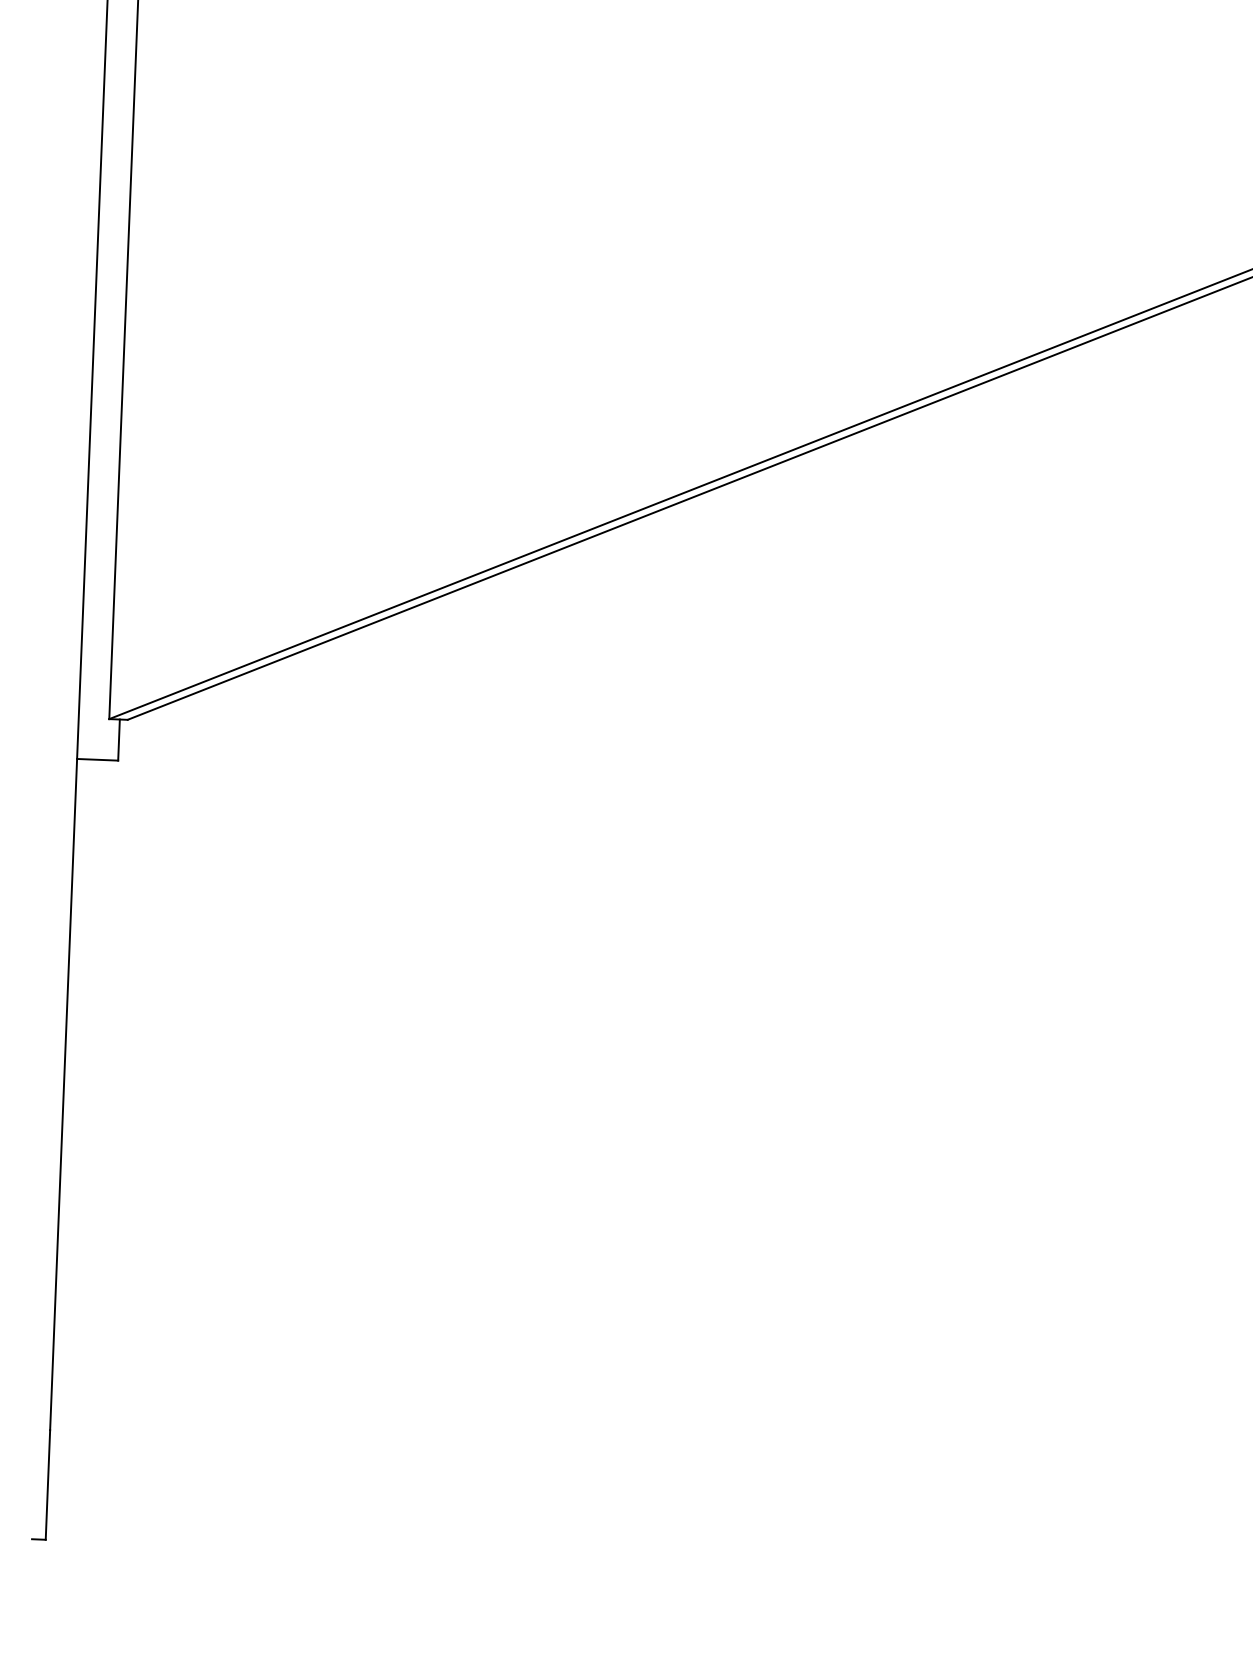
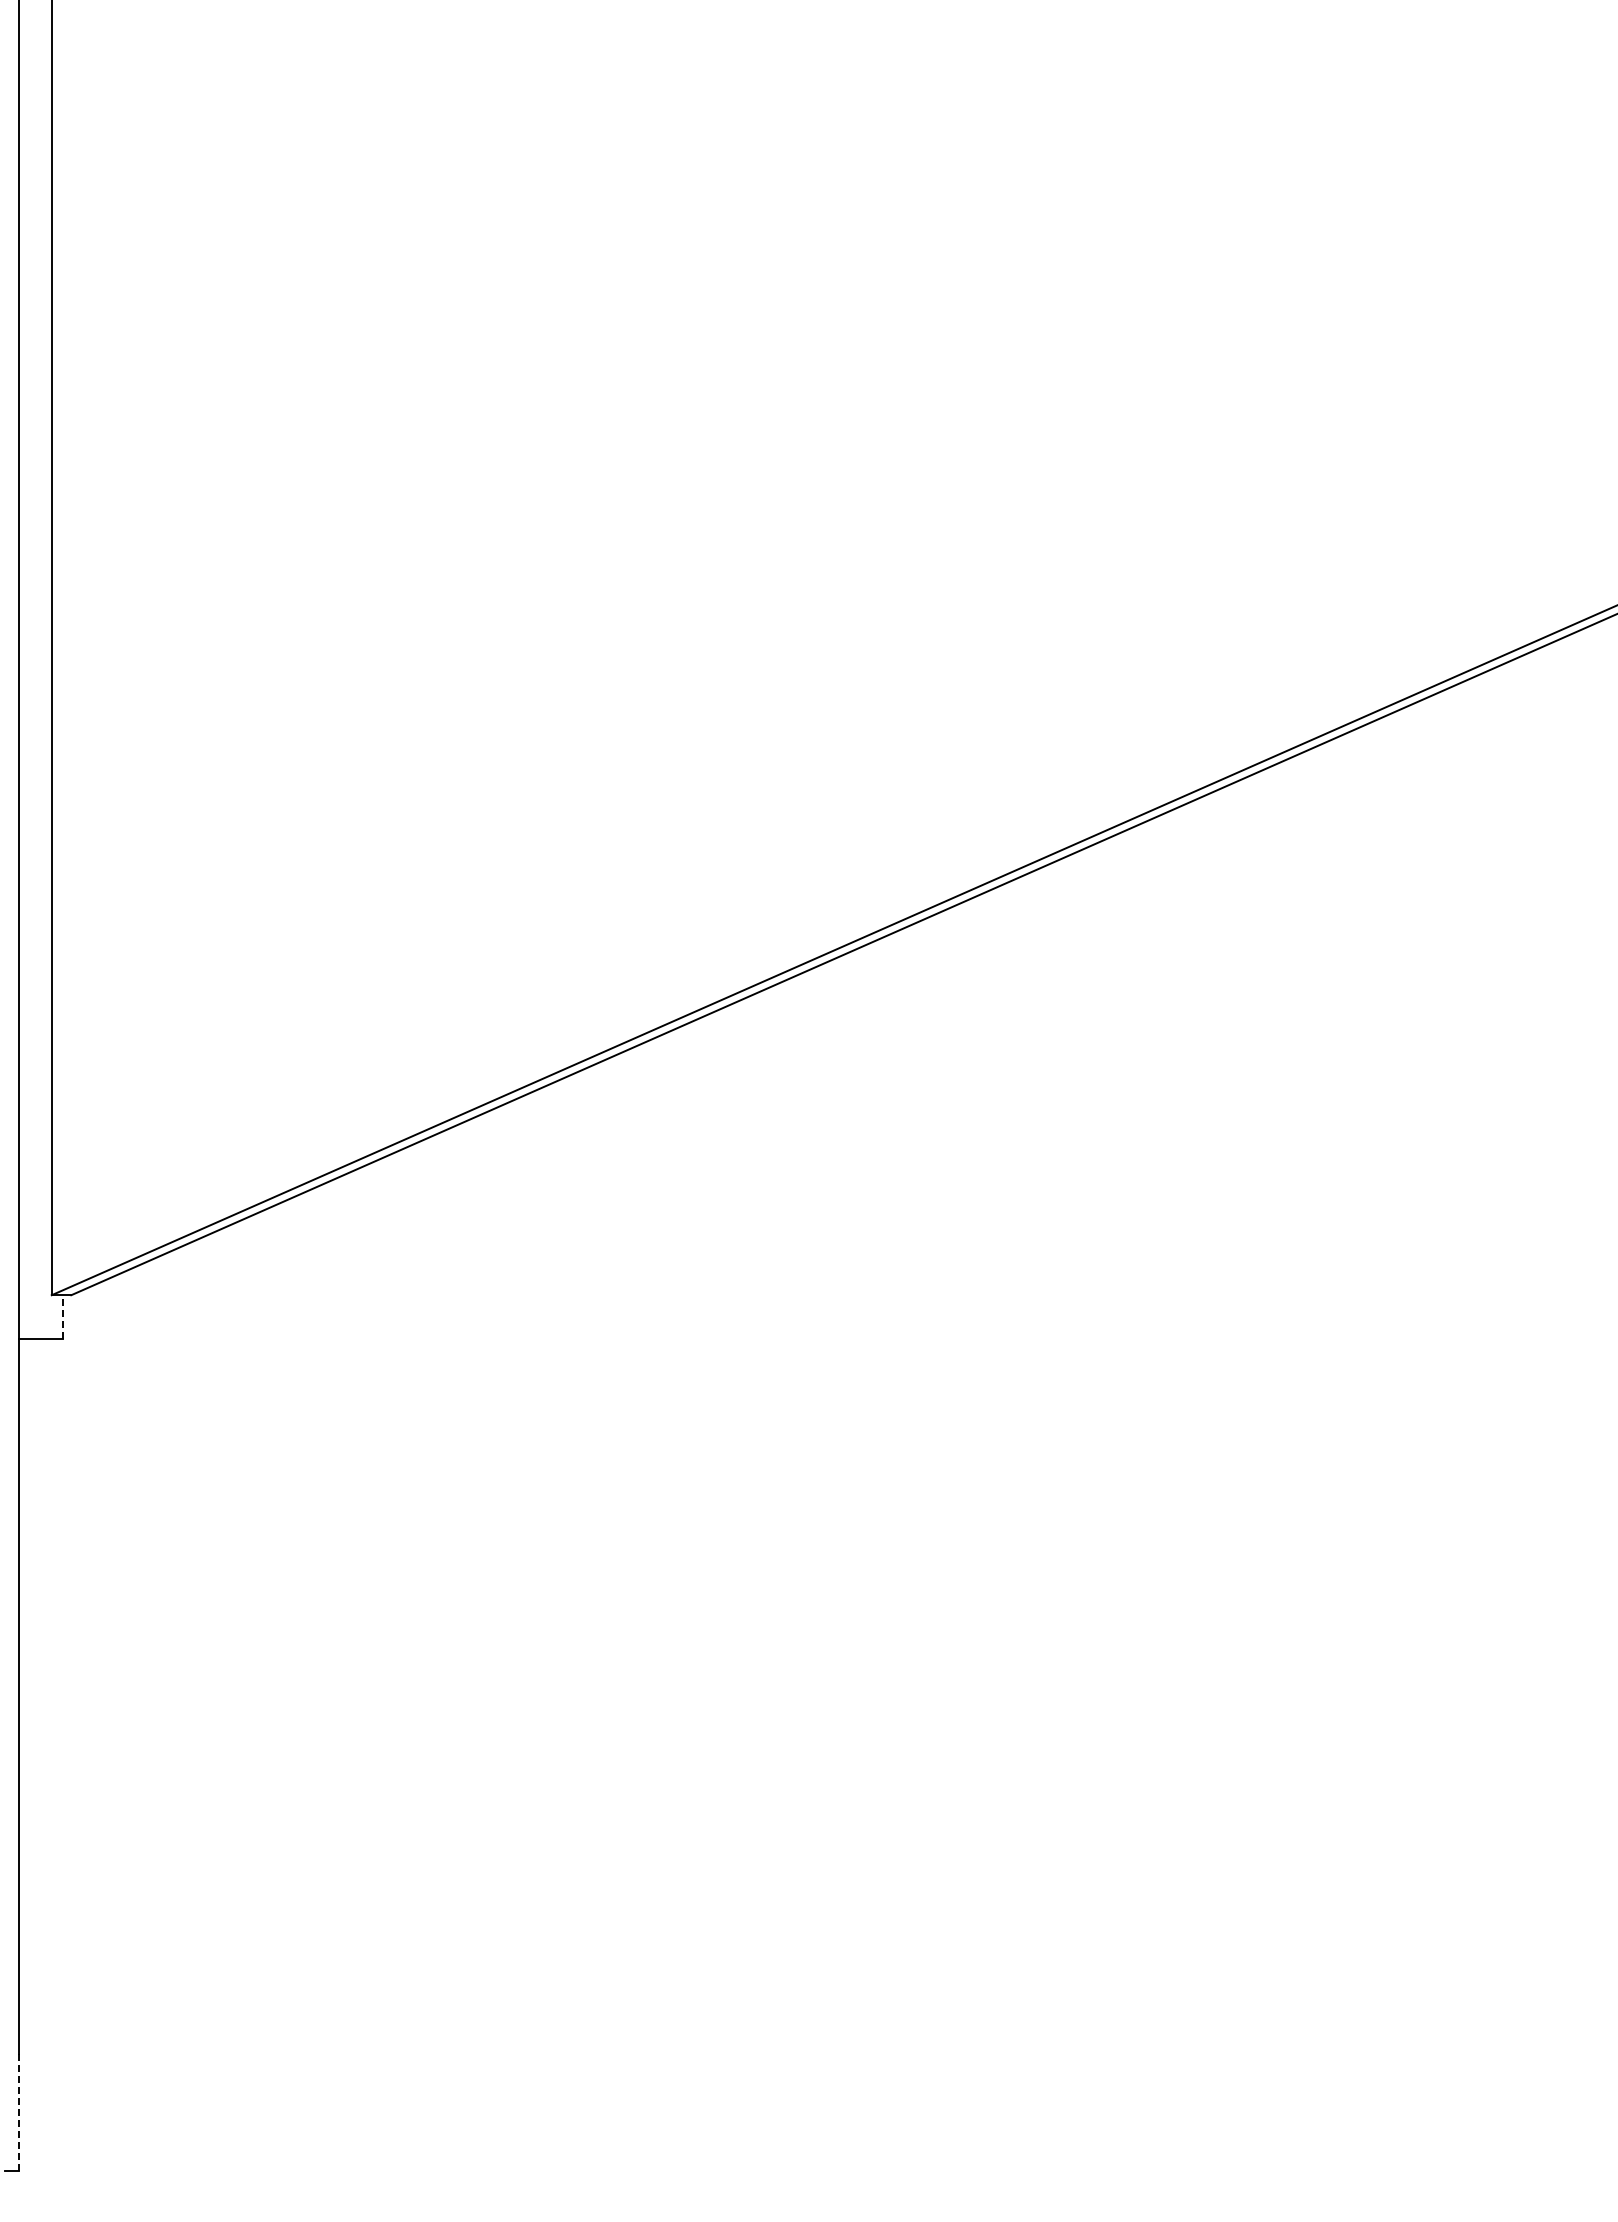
line: (118, 740) -> (62, 1317), solid -> dashed
line: (48, 1485) -> (19, 2112), solid -> dashed

